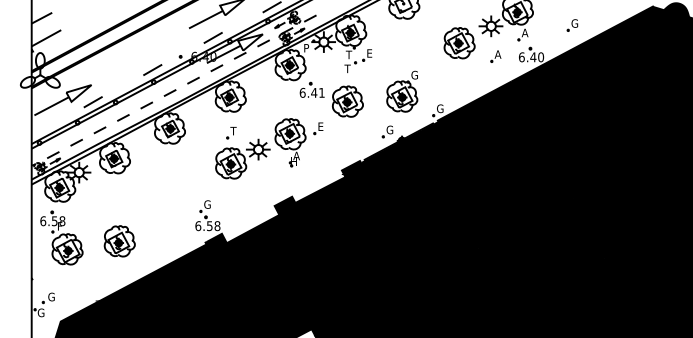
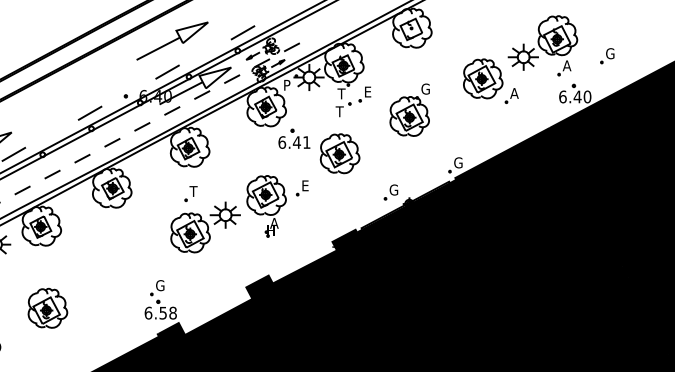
part: (572, 25) -> (607, 56), moved
part: (495, 56) -> (511, 95), moved
part: (402, 91) -> (410, 110), moved
part: (119, 241) -> (47, 308), moved

